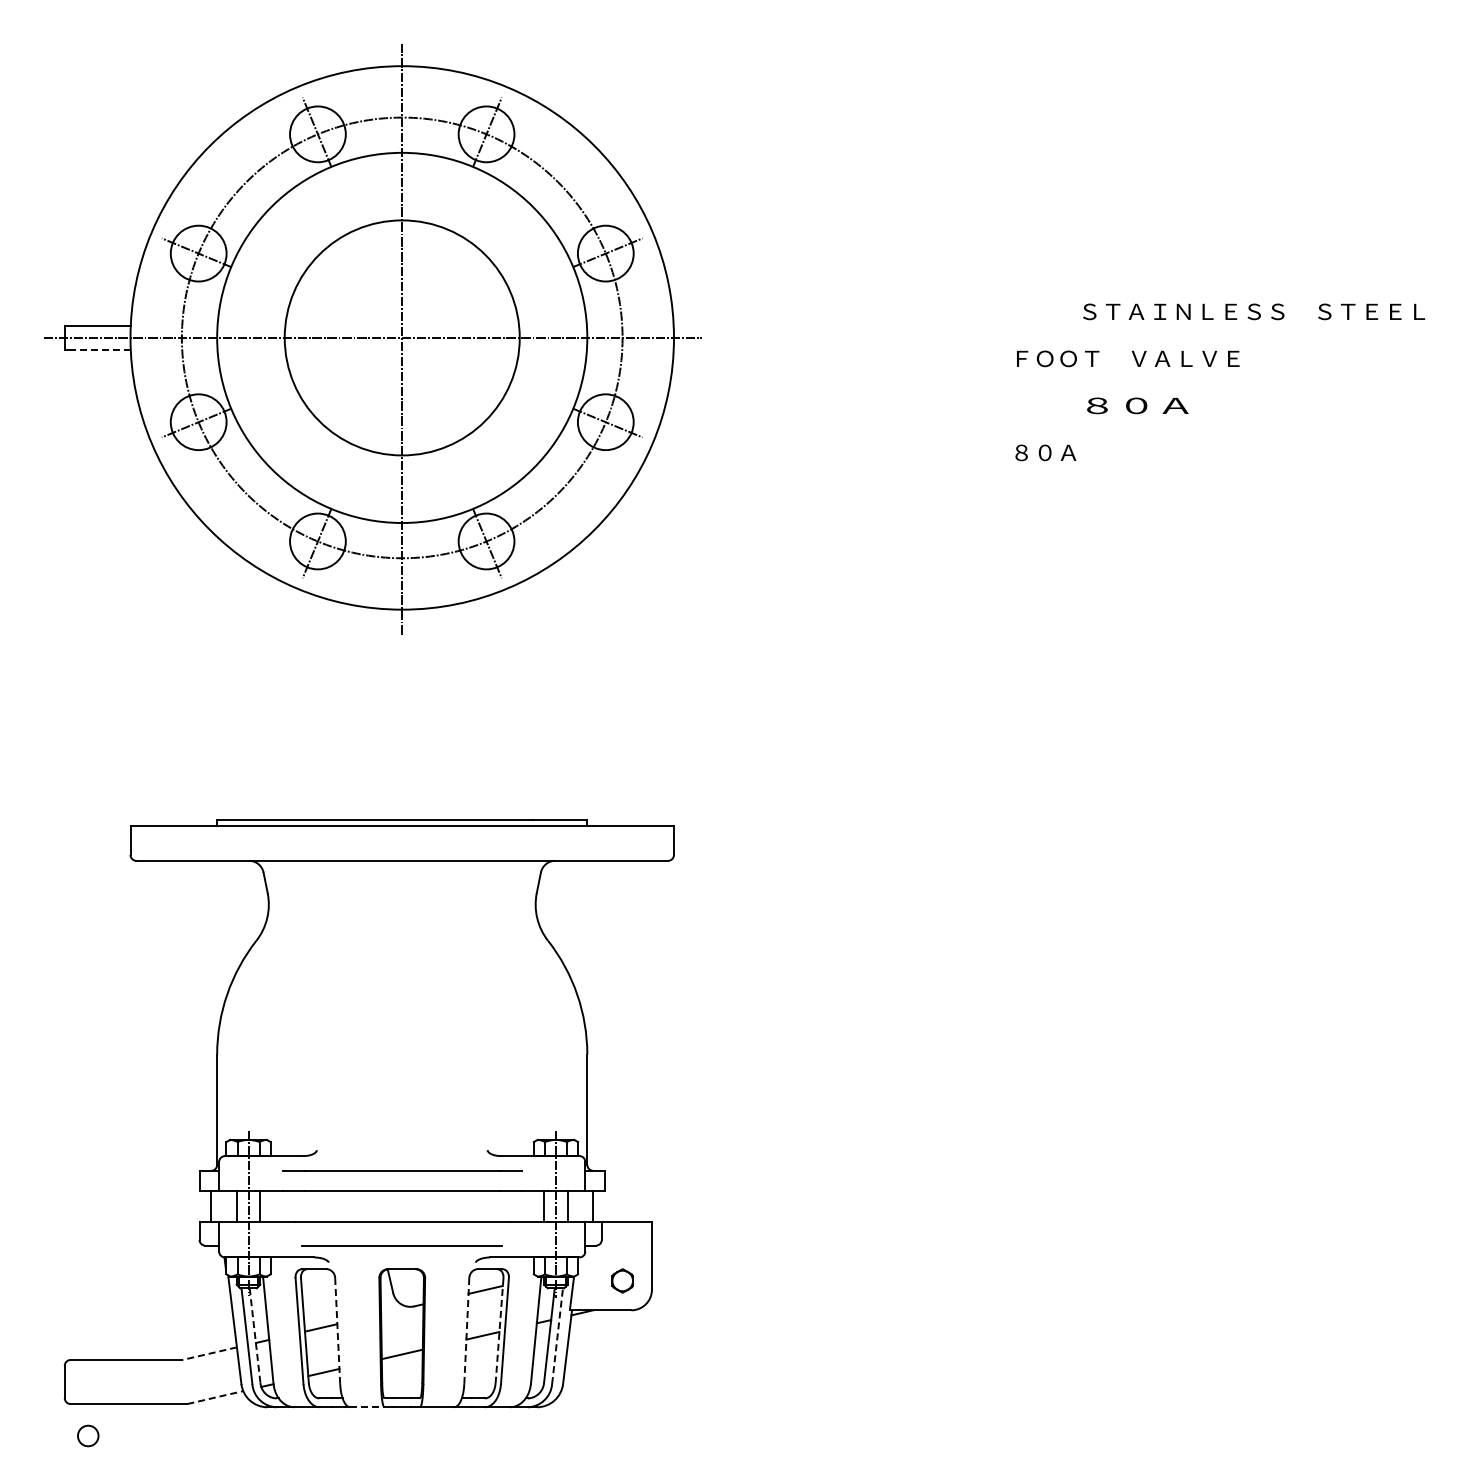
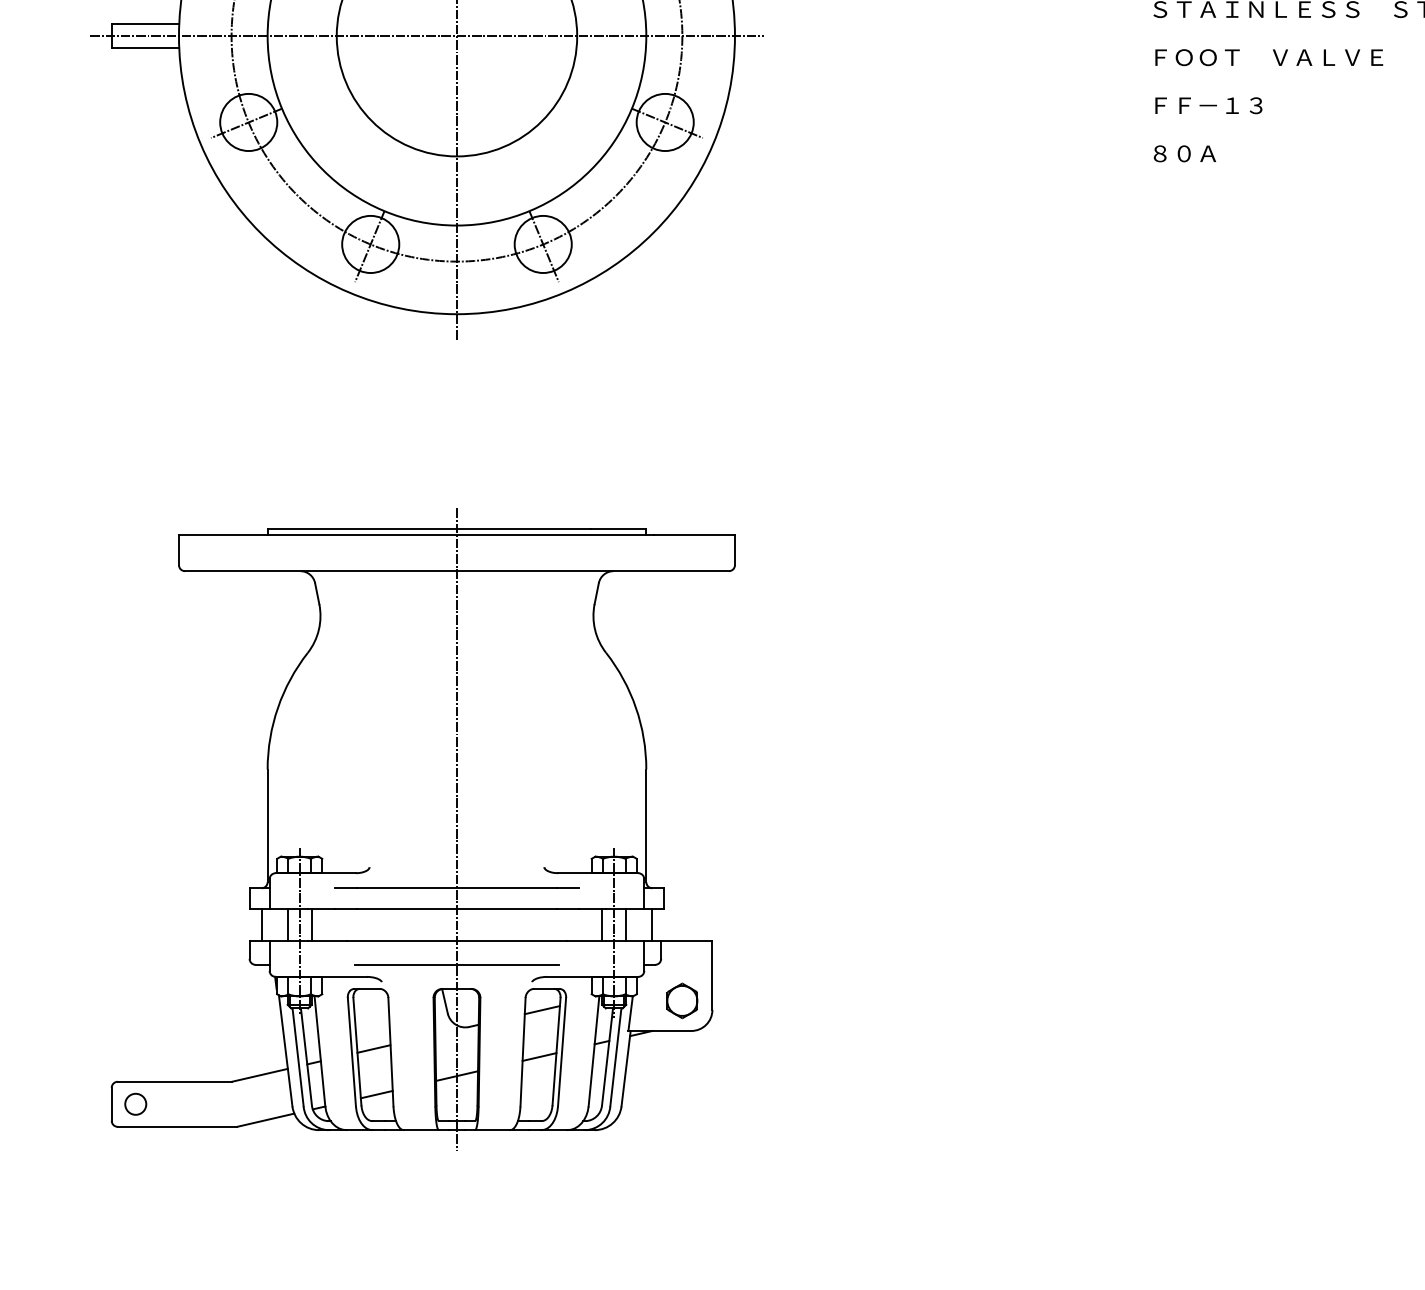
line: (100, 349) -> (148, 48), dashed -> solid
text: (1128, 358) -> (1269, 57), moved
text: (1137, 405) -> (1209, 105), ８０Ａ -> ＦＦ－１３
text: (1045, 452) -> (1184, 153), moved
line: (402, 1113) -> (457, 829), added
part: (622, 1280) -> (682, 1000), size x1.43
line: (499, 1330) -> (556, 1051), dashed -> solid
line: (337, 1331) -> (390, 1052), dashed -> solid
line: (466, 1331) -> (522, 1052), dashed -> solid
line: (255, 1335) -> (306, 1056), dashed -> solid
line: (557, 1335) -> (615, 1056), dashed -> solid
line: (209, 1353) -> (259, 1075), dashed -> solid
line: (215, 1397) -> (265, 1120), dashed -> solid
line: (367, 1407) -> (421, 1130), dashed -> solid
circle: (88, 1435) -> (136, 1103), moved

